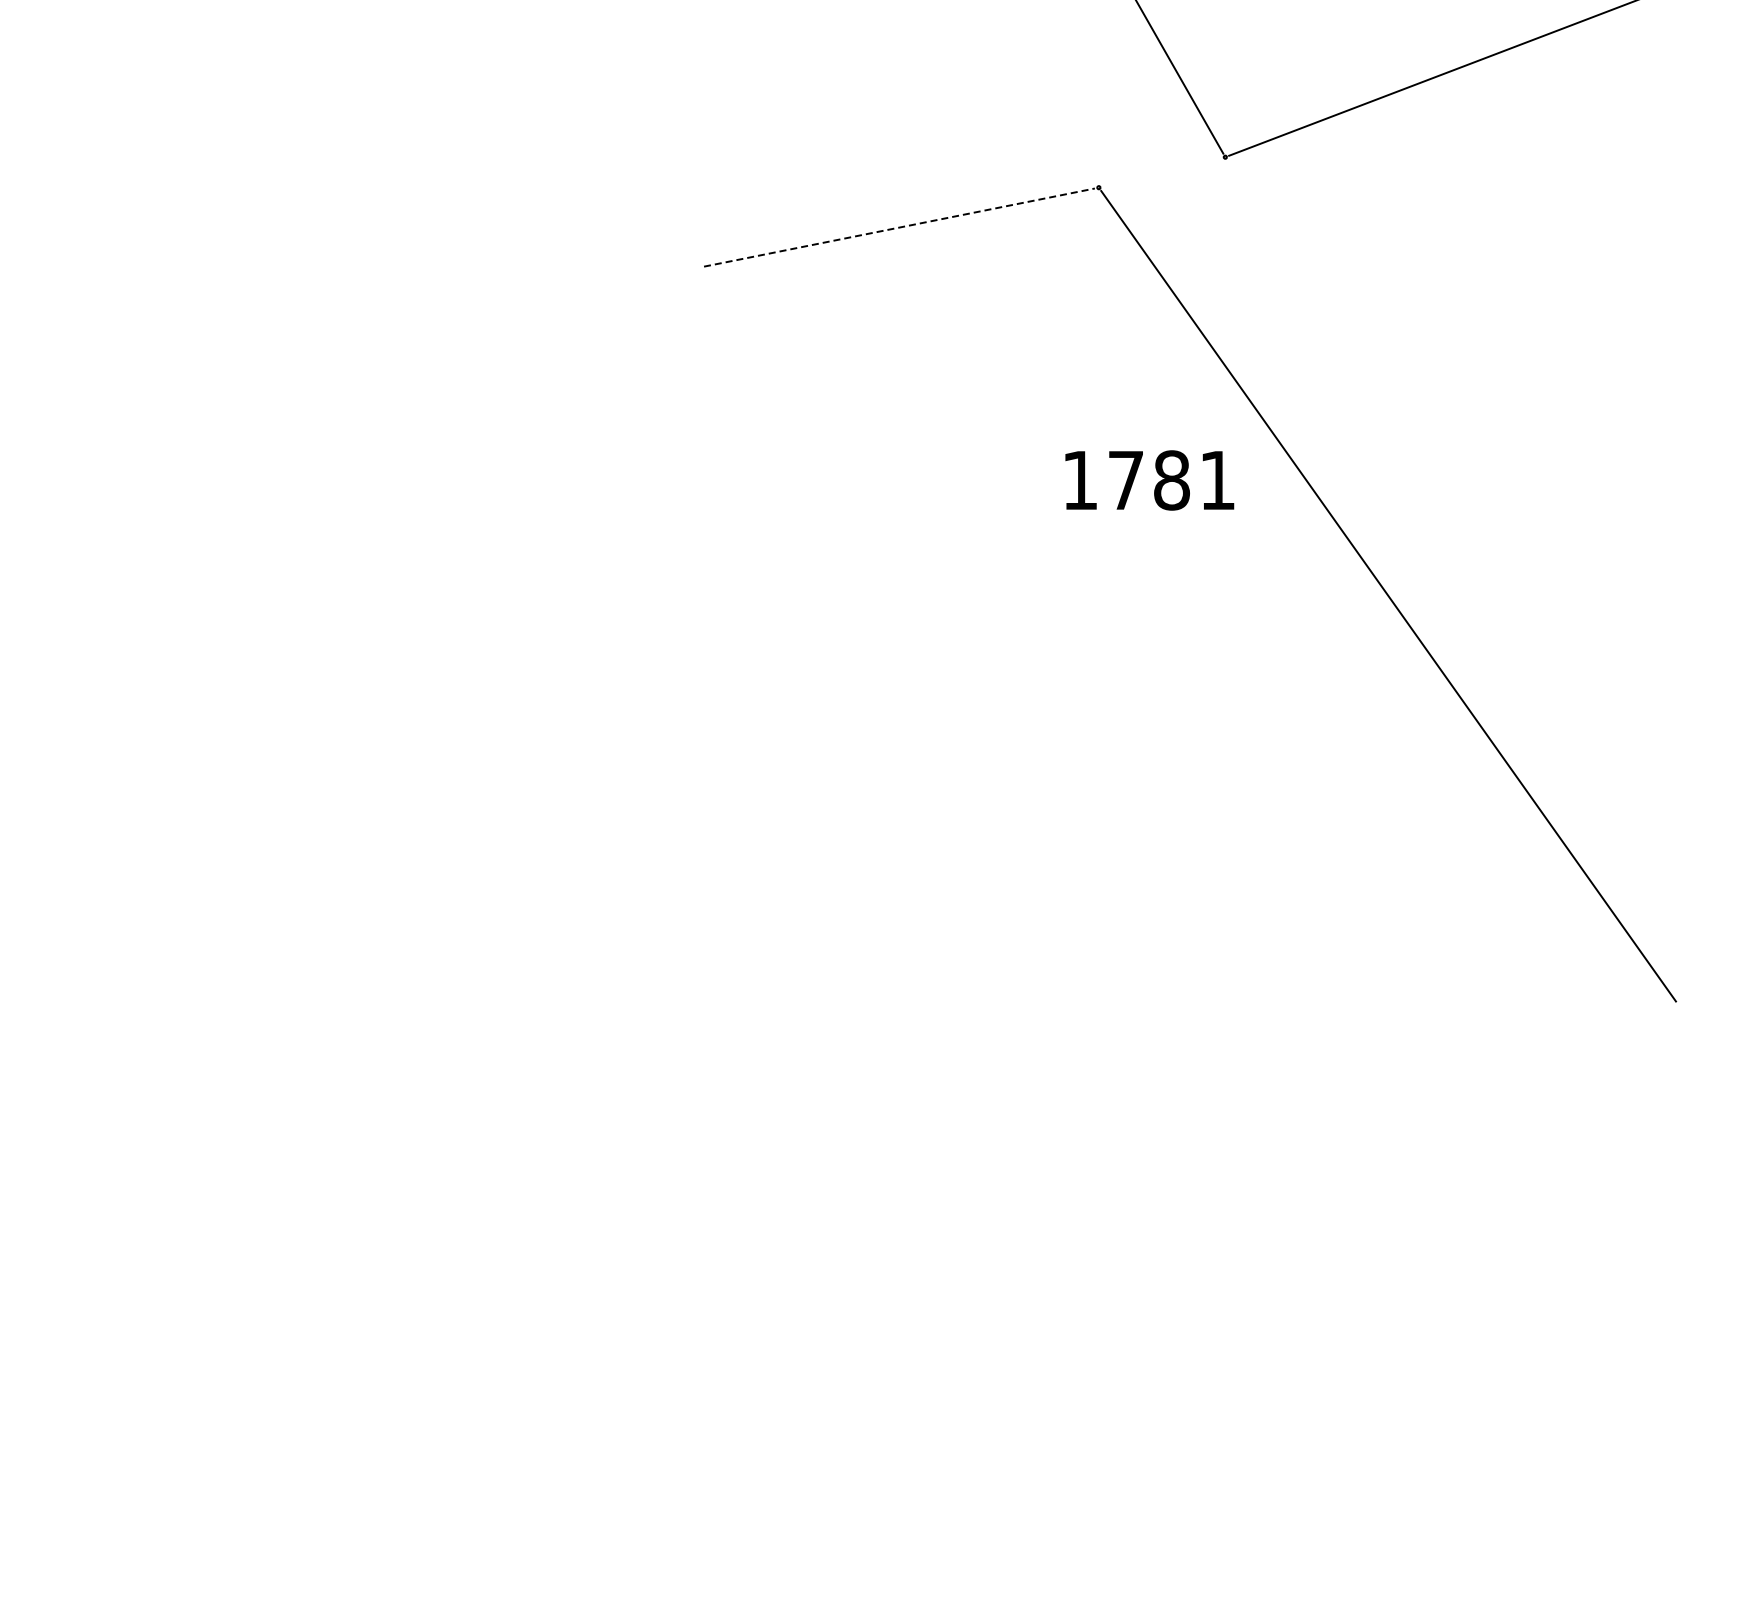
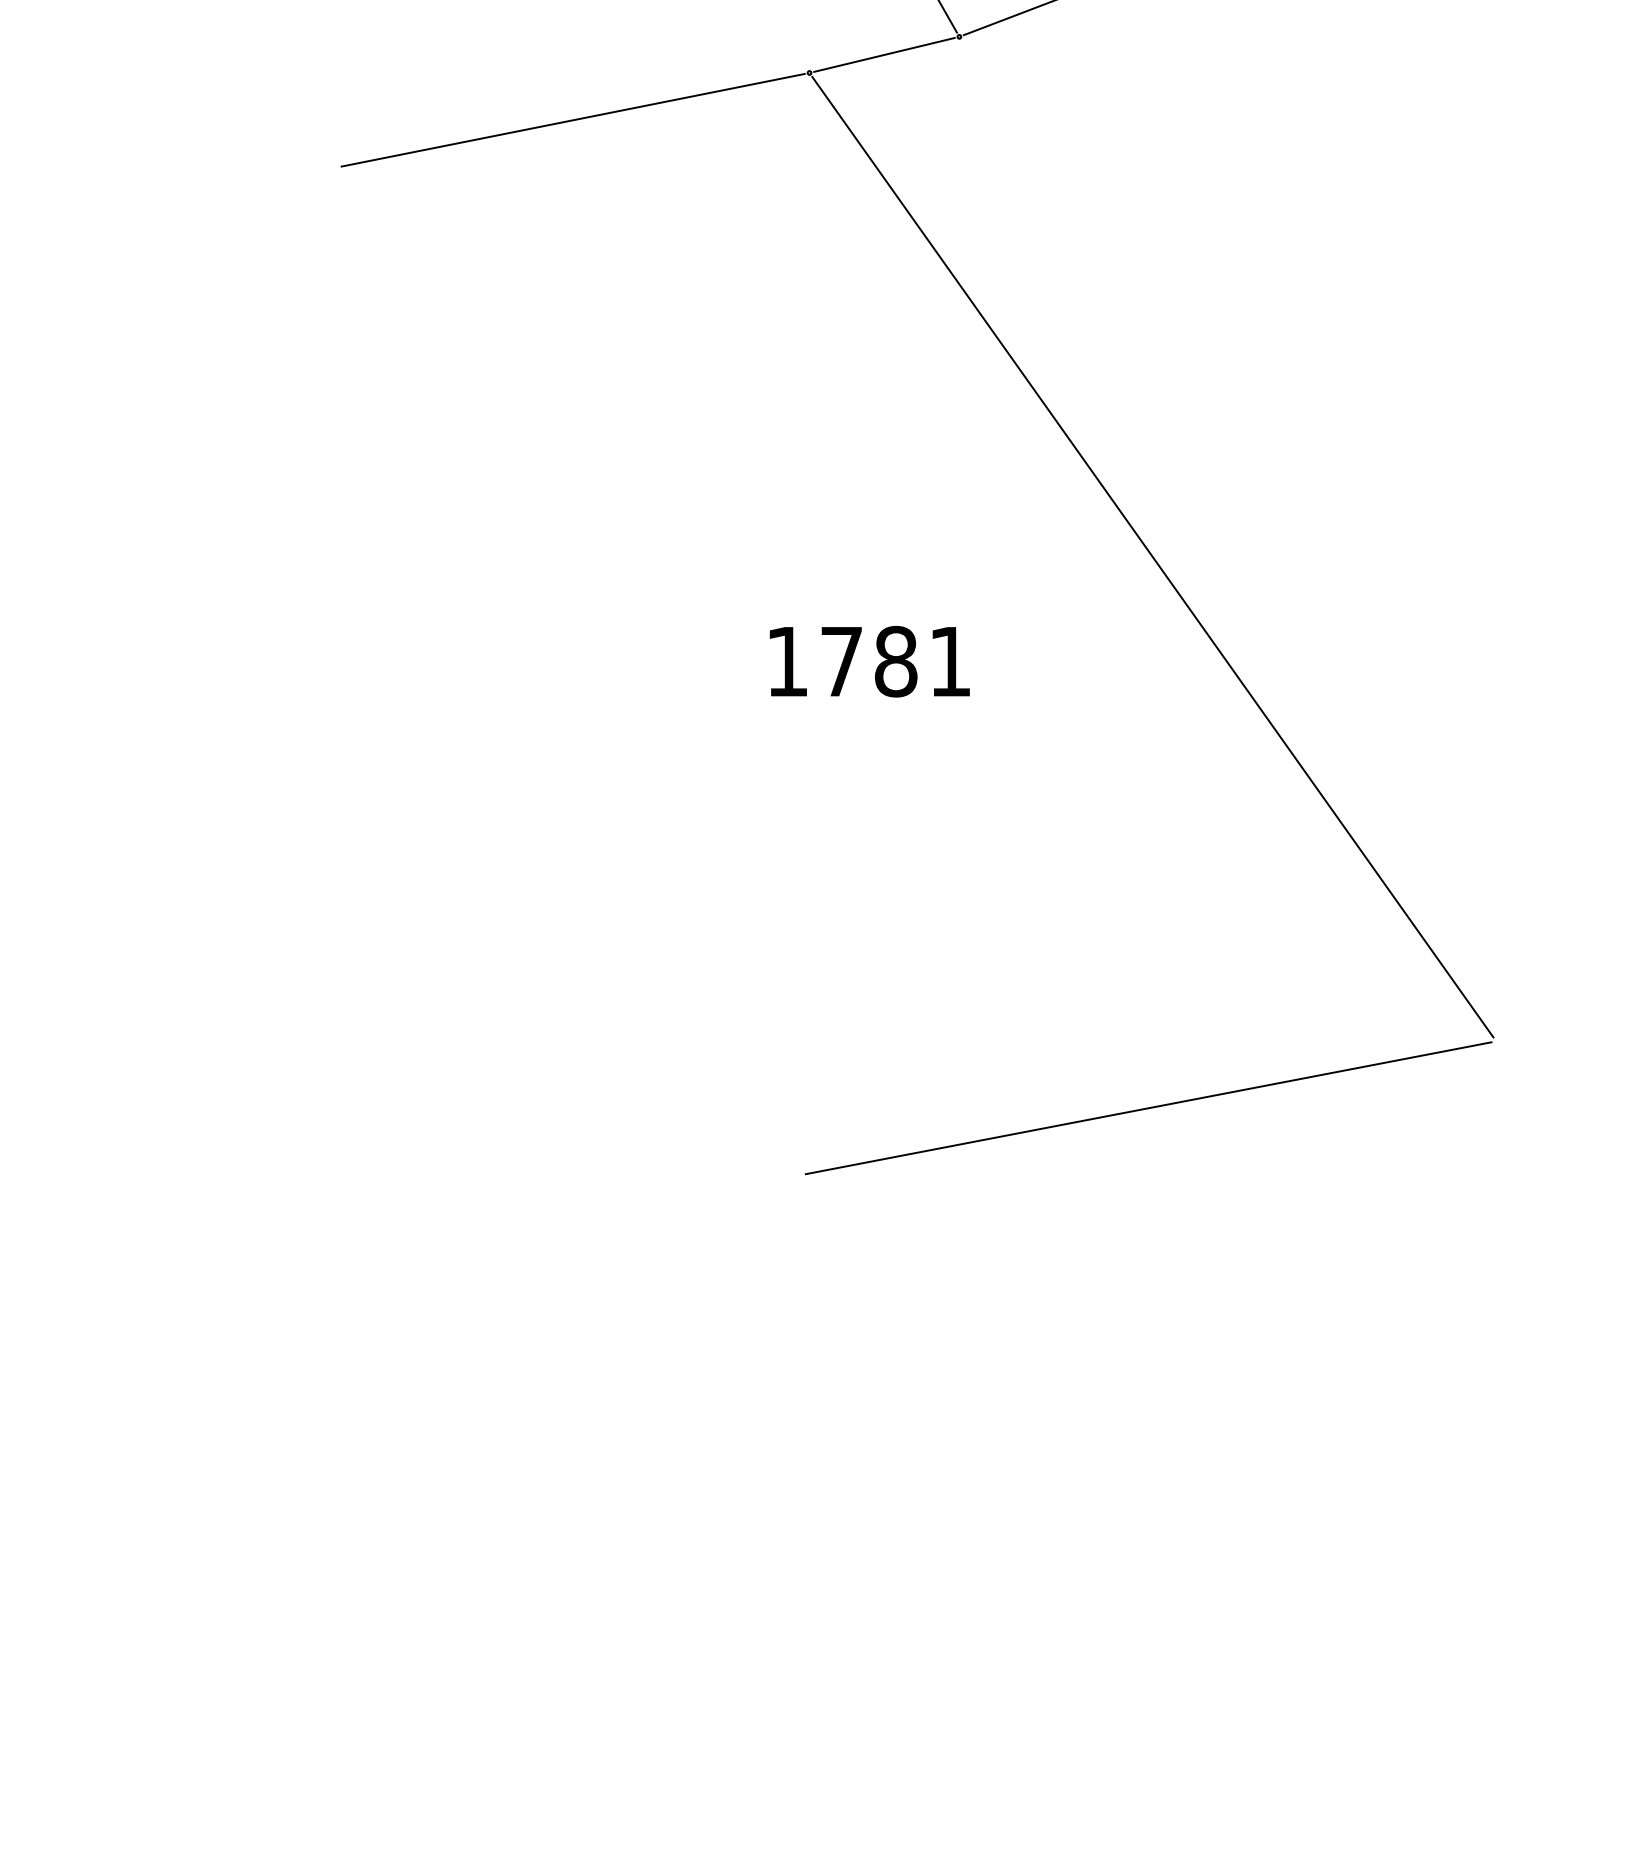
line: (1161, 172) -> (883, 54), added
line: (899, 227) -> (573, 120), dashed -> solid
text: (1149, 480) -> (869, 661), moved
line: (1384, 1060) -> (1148, 1107), added

